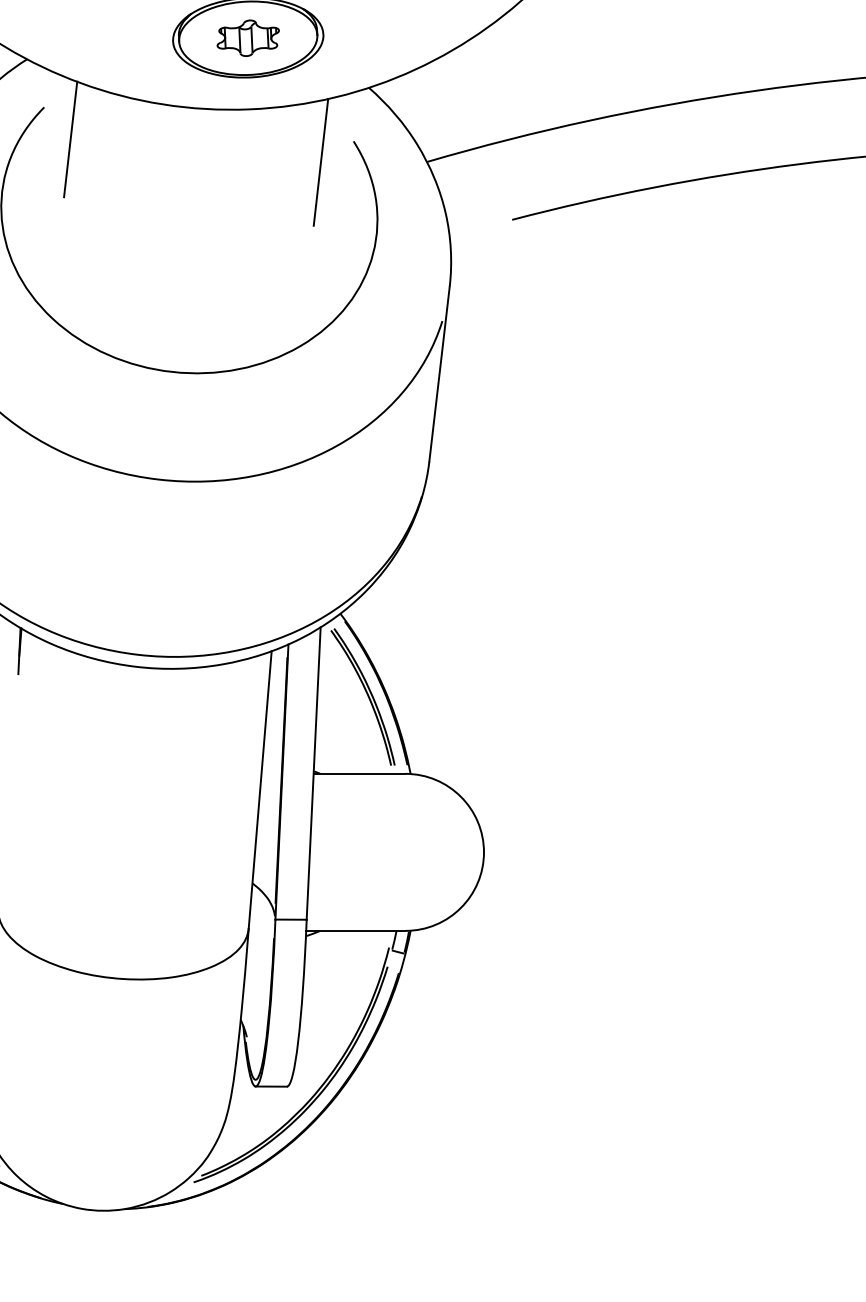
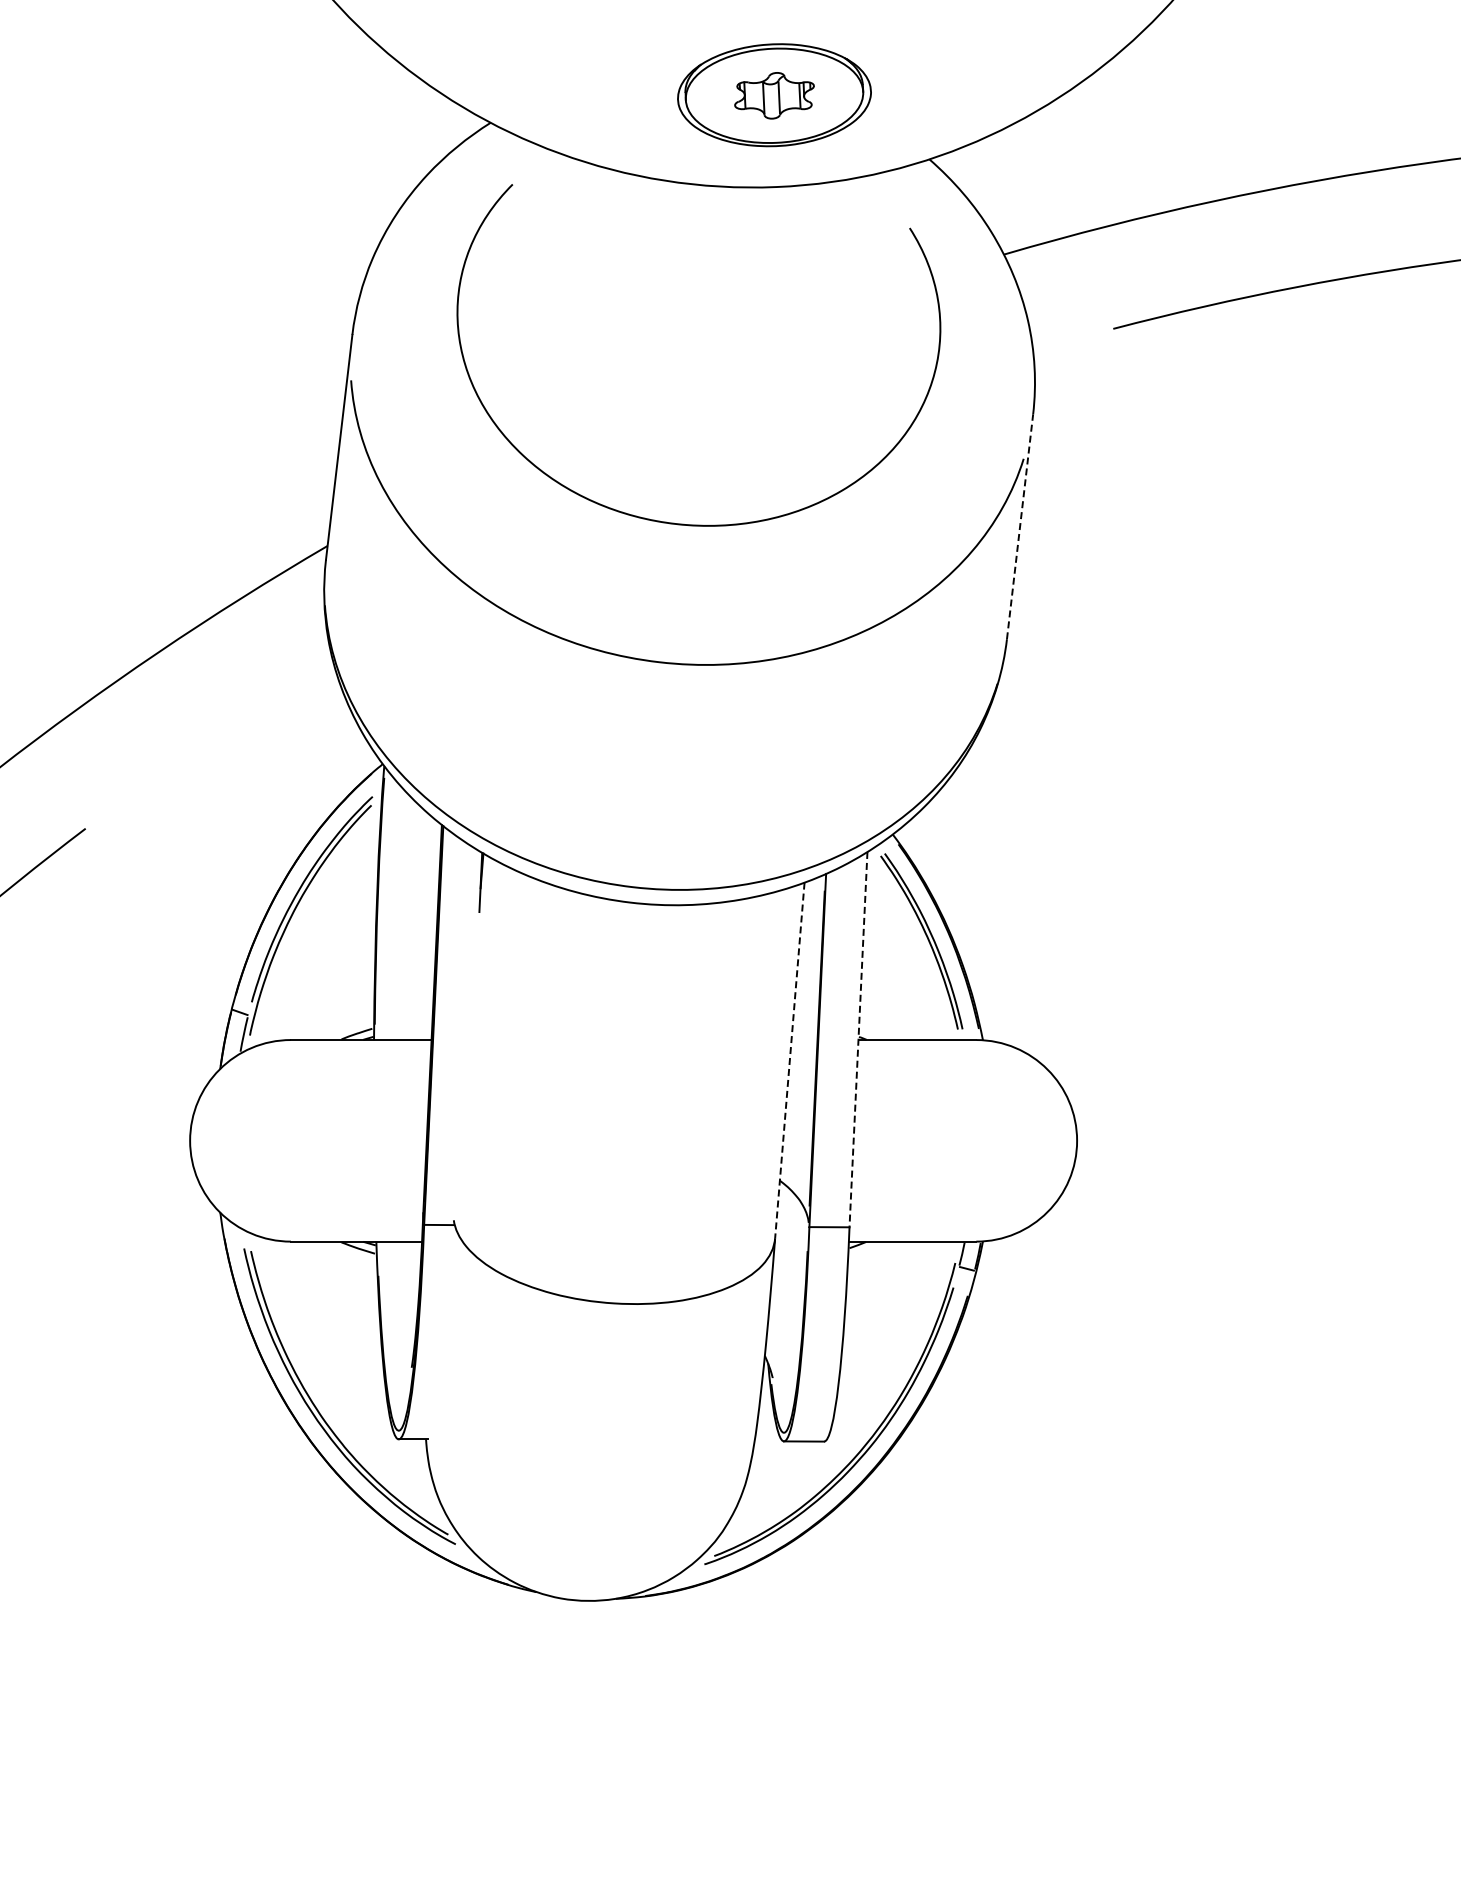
line: (70, 139) -> (546, 225), removed
line: (320, 161) -> (867, 254), removed
line: (439, 373) -> (1020, 526), solid -> dashed
line: (313, 773) -> (858, 1039), solid -> dashed
line: (259, 789) -> (789, 1060), solid -> dashed

